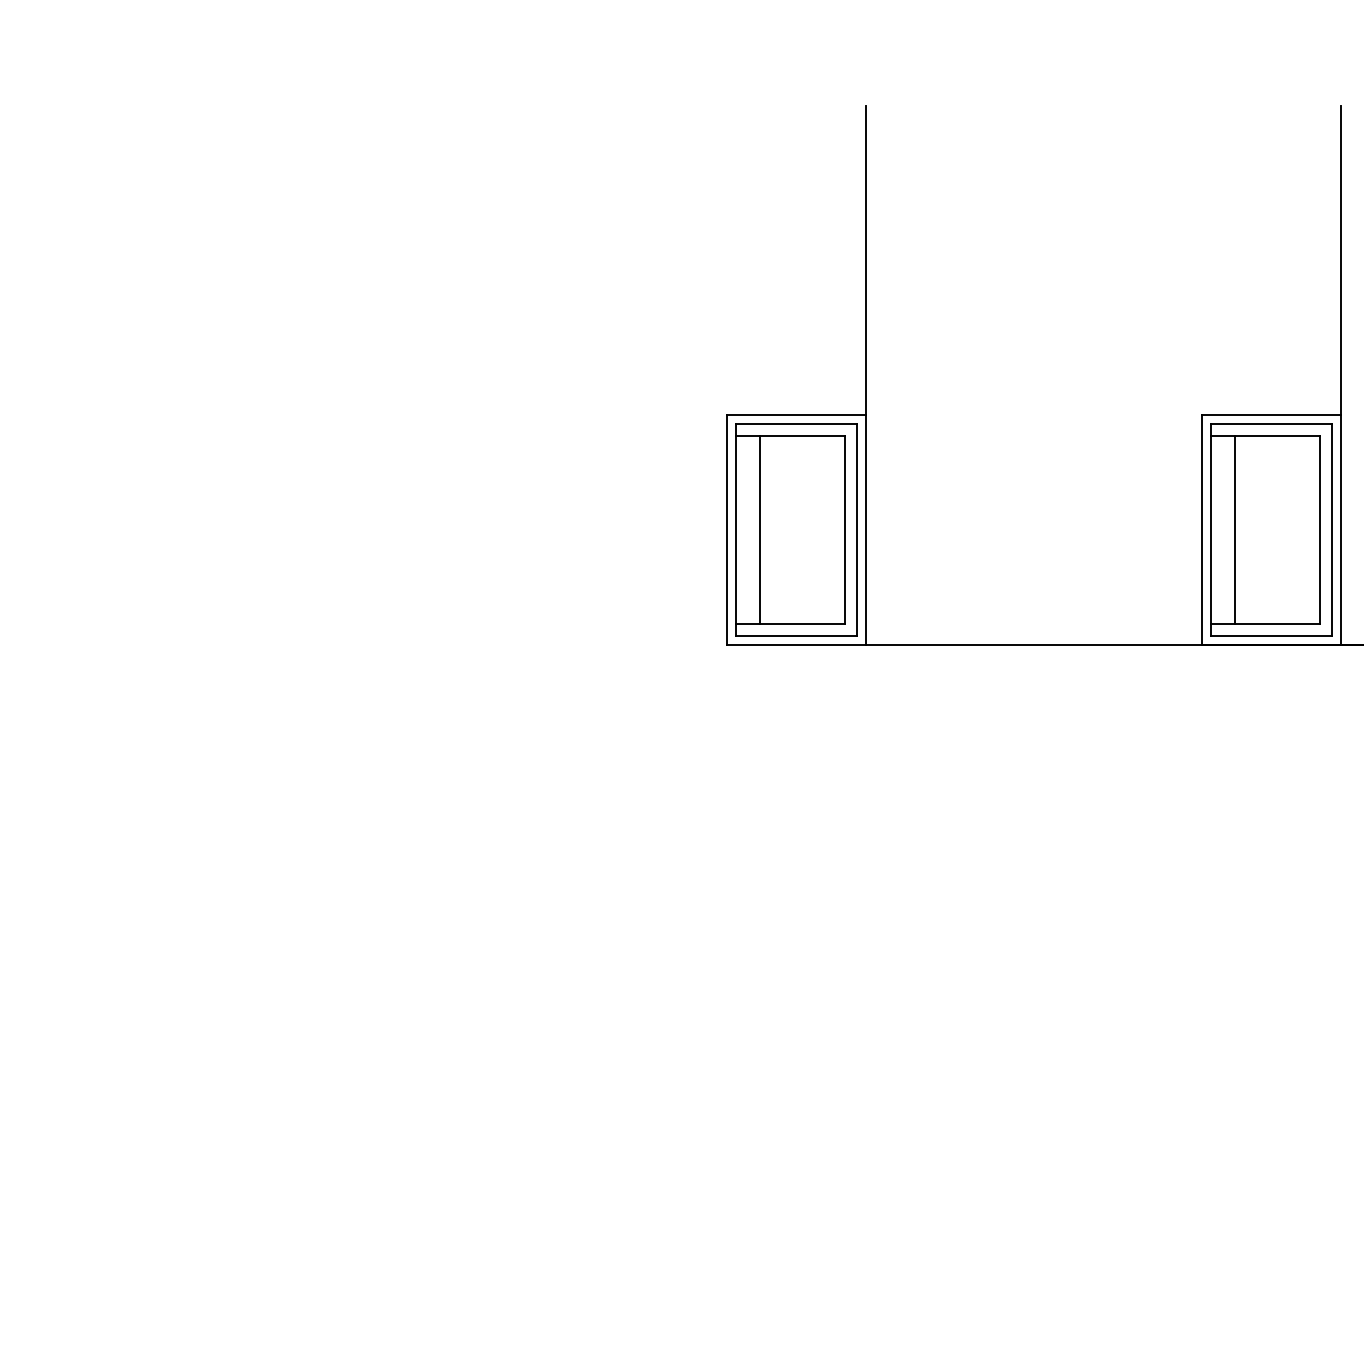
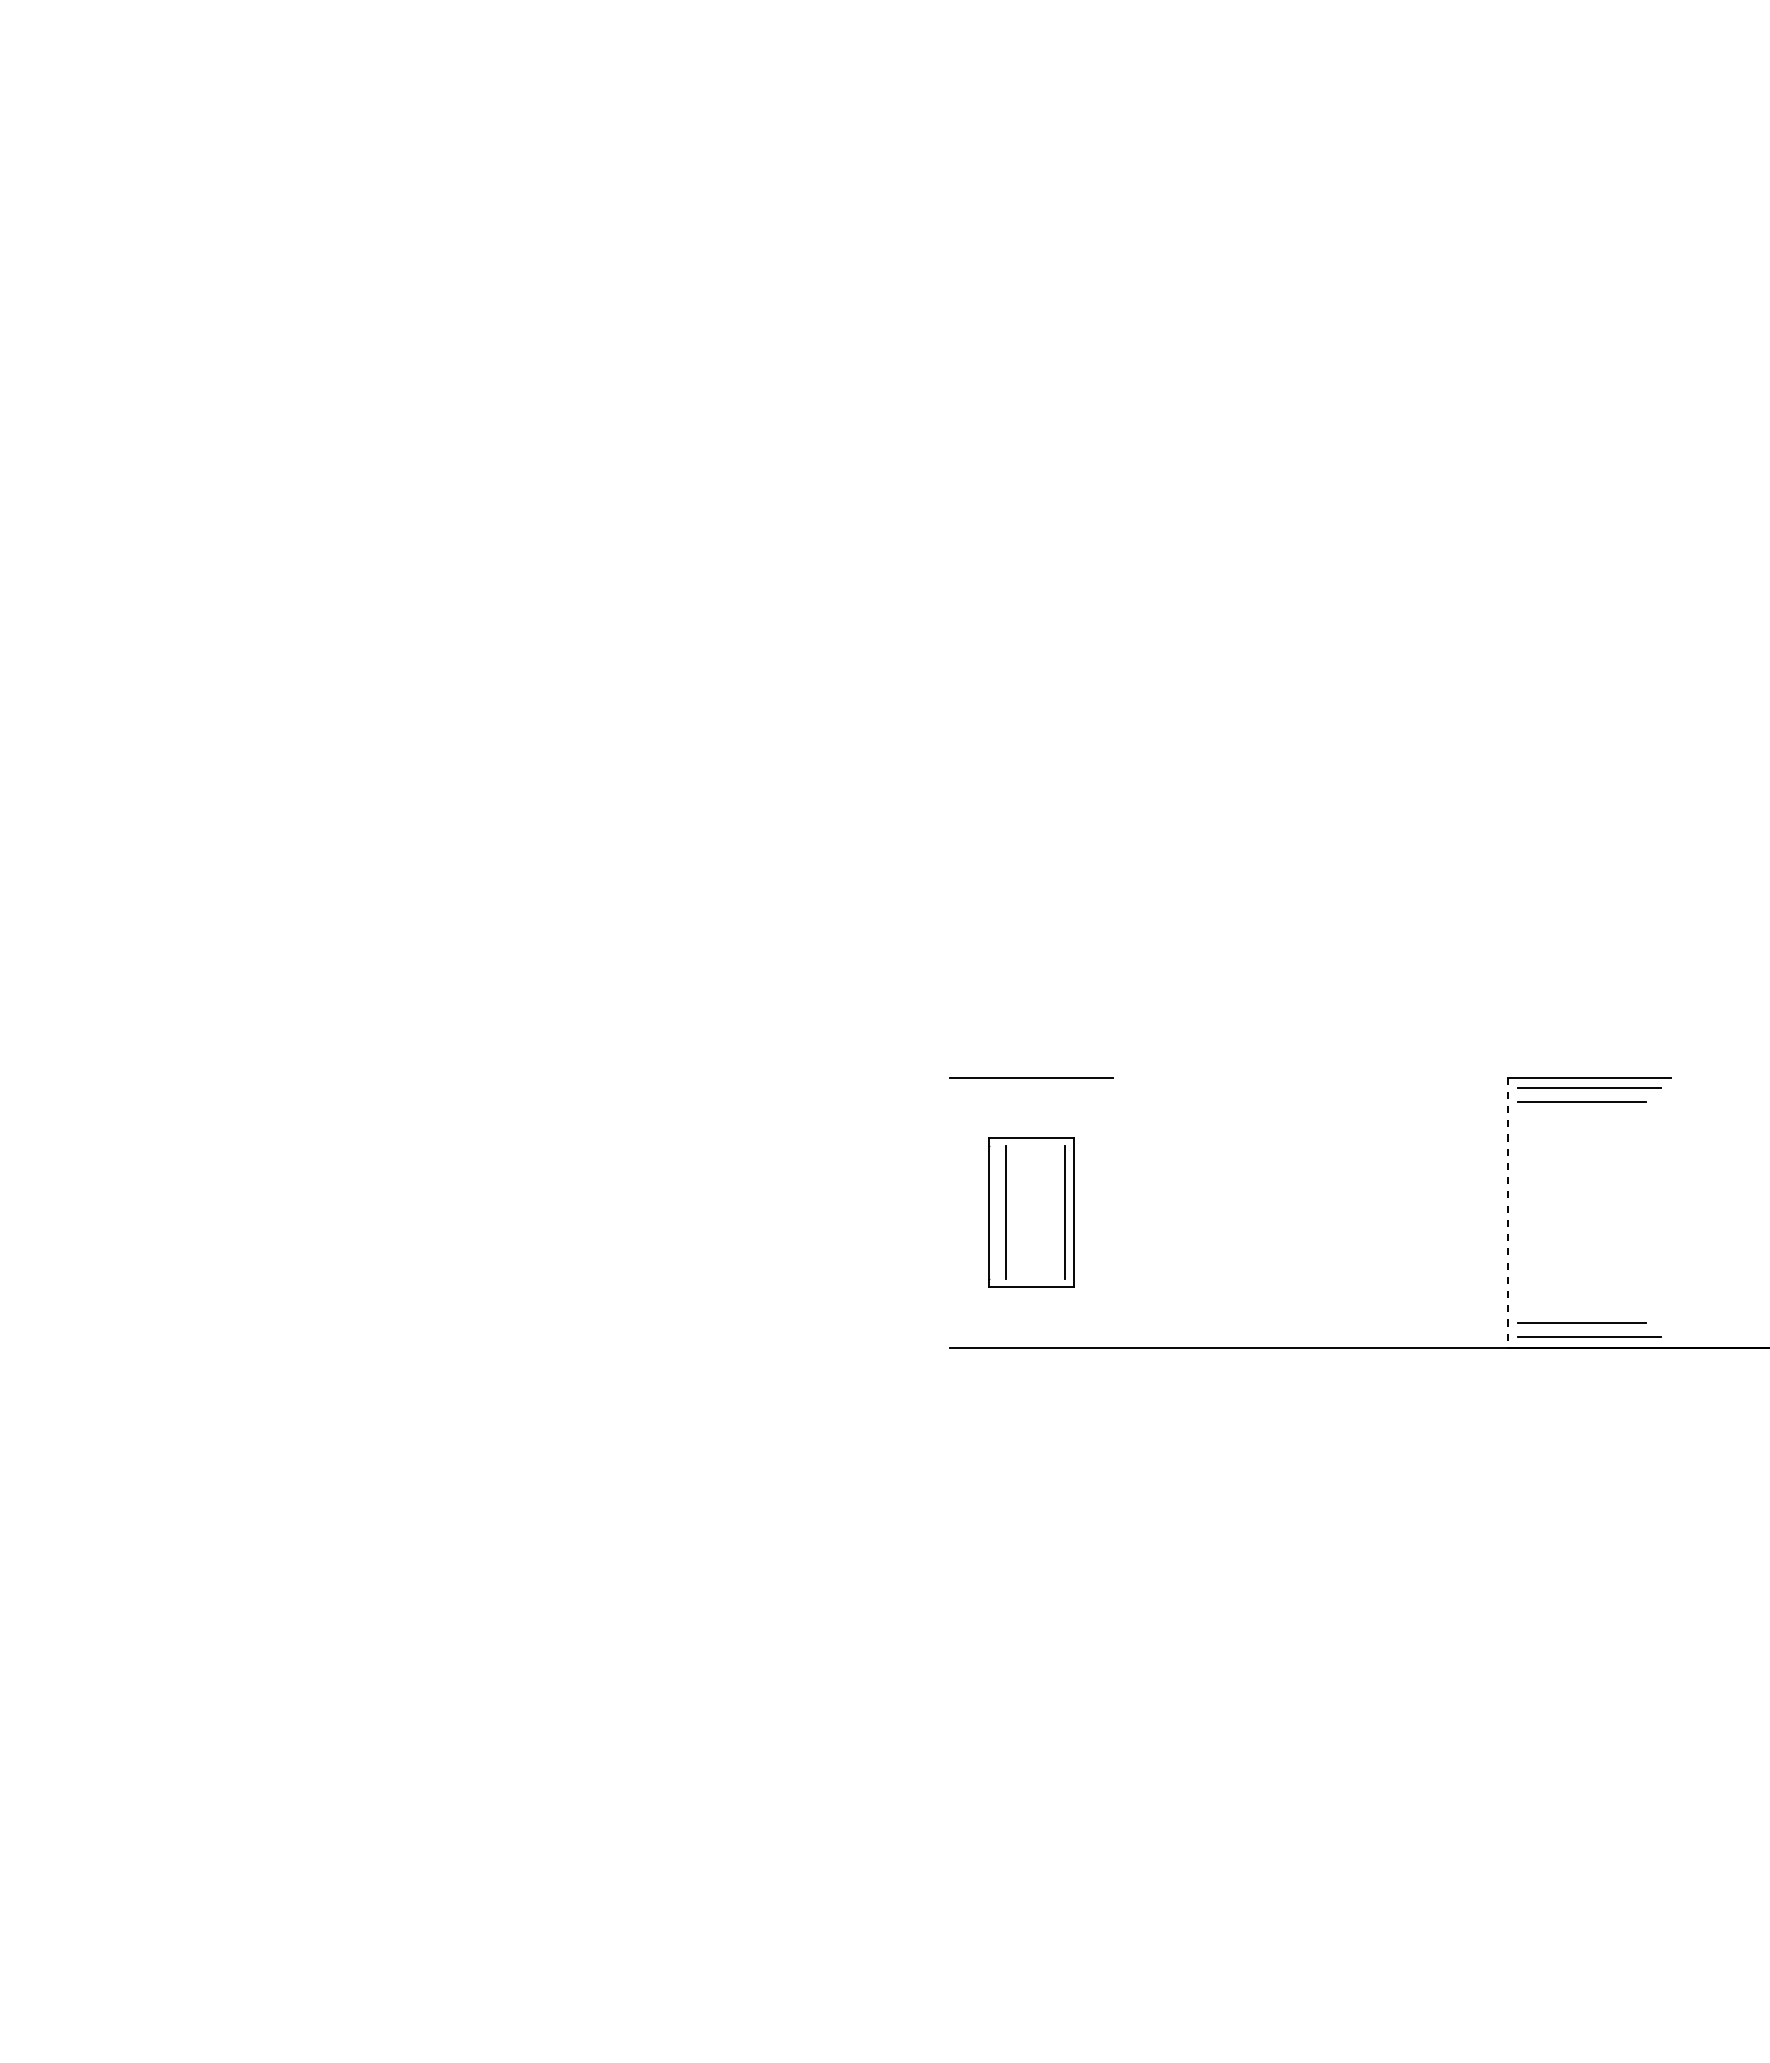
line: (866, 375) -> (1113, 1031), removed
line: (1341, 375) -> (1671, 1031), removed
line: (726, 529) -> (949, 1212), removed
part: (795, 529) -> (1030, 1212), size x0.6
line: (1211, 529) -> (1518, 1212), removed
line: (1235, 529) -> (1546, 1212), removed
line: (1320, 529) -> (1646, 1212), removed
line: (1332, 529) -> (1660, 1212), removed
line: (1201, 530) -> (1507, 1213), solid -> dashed

